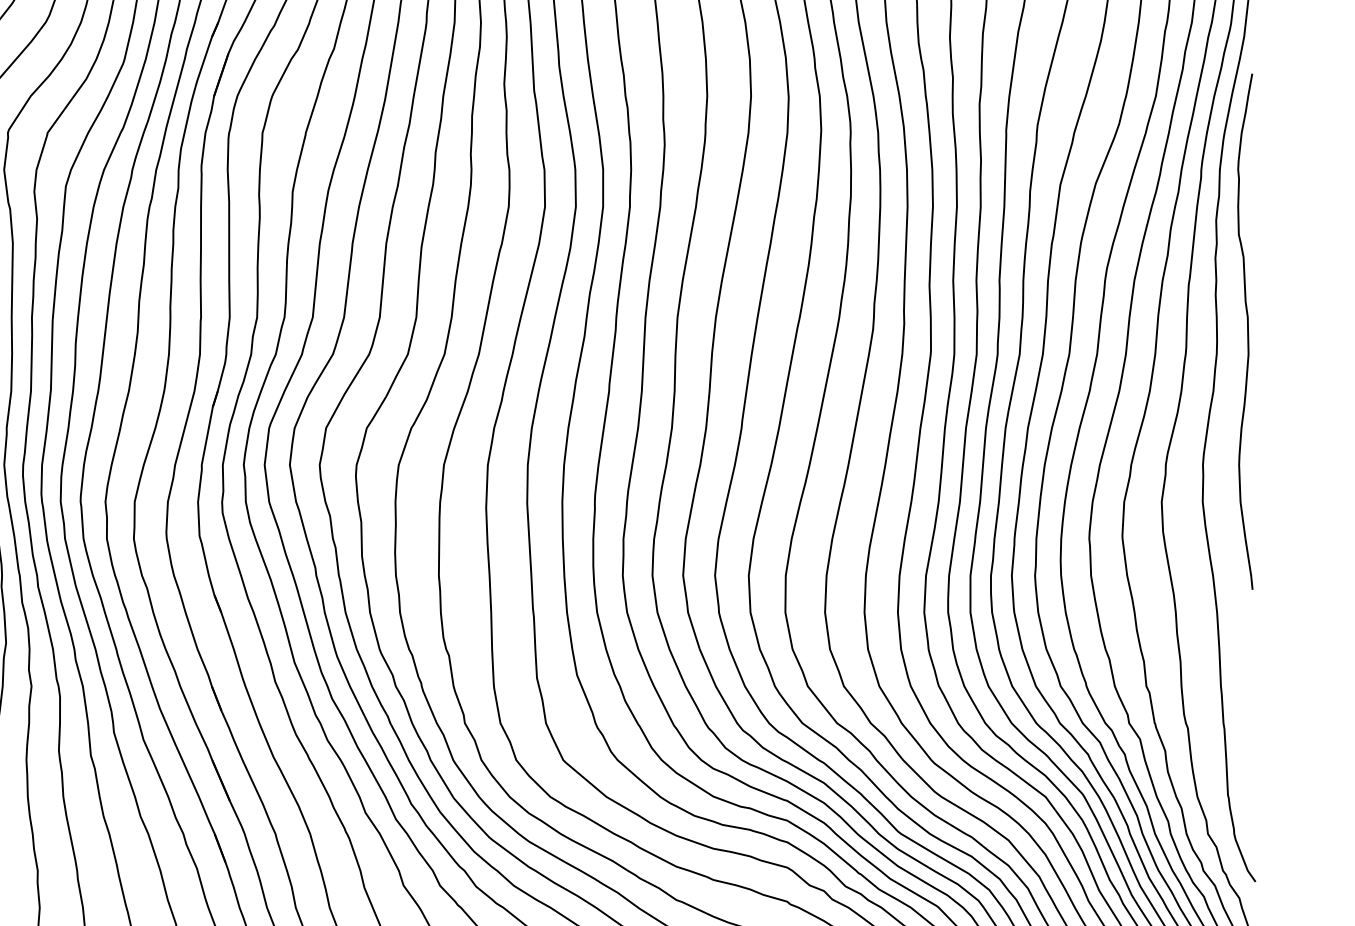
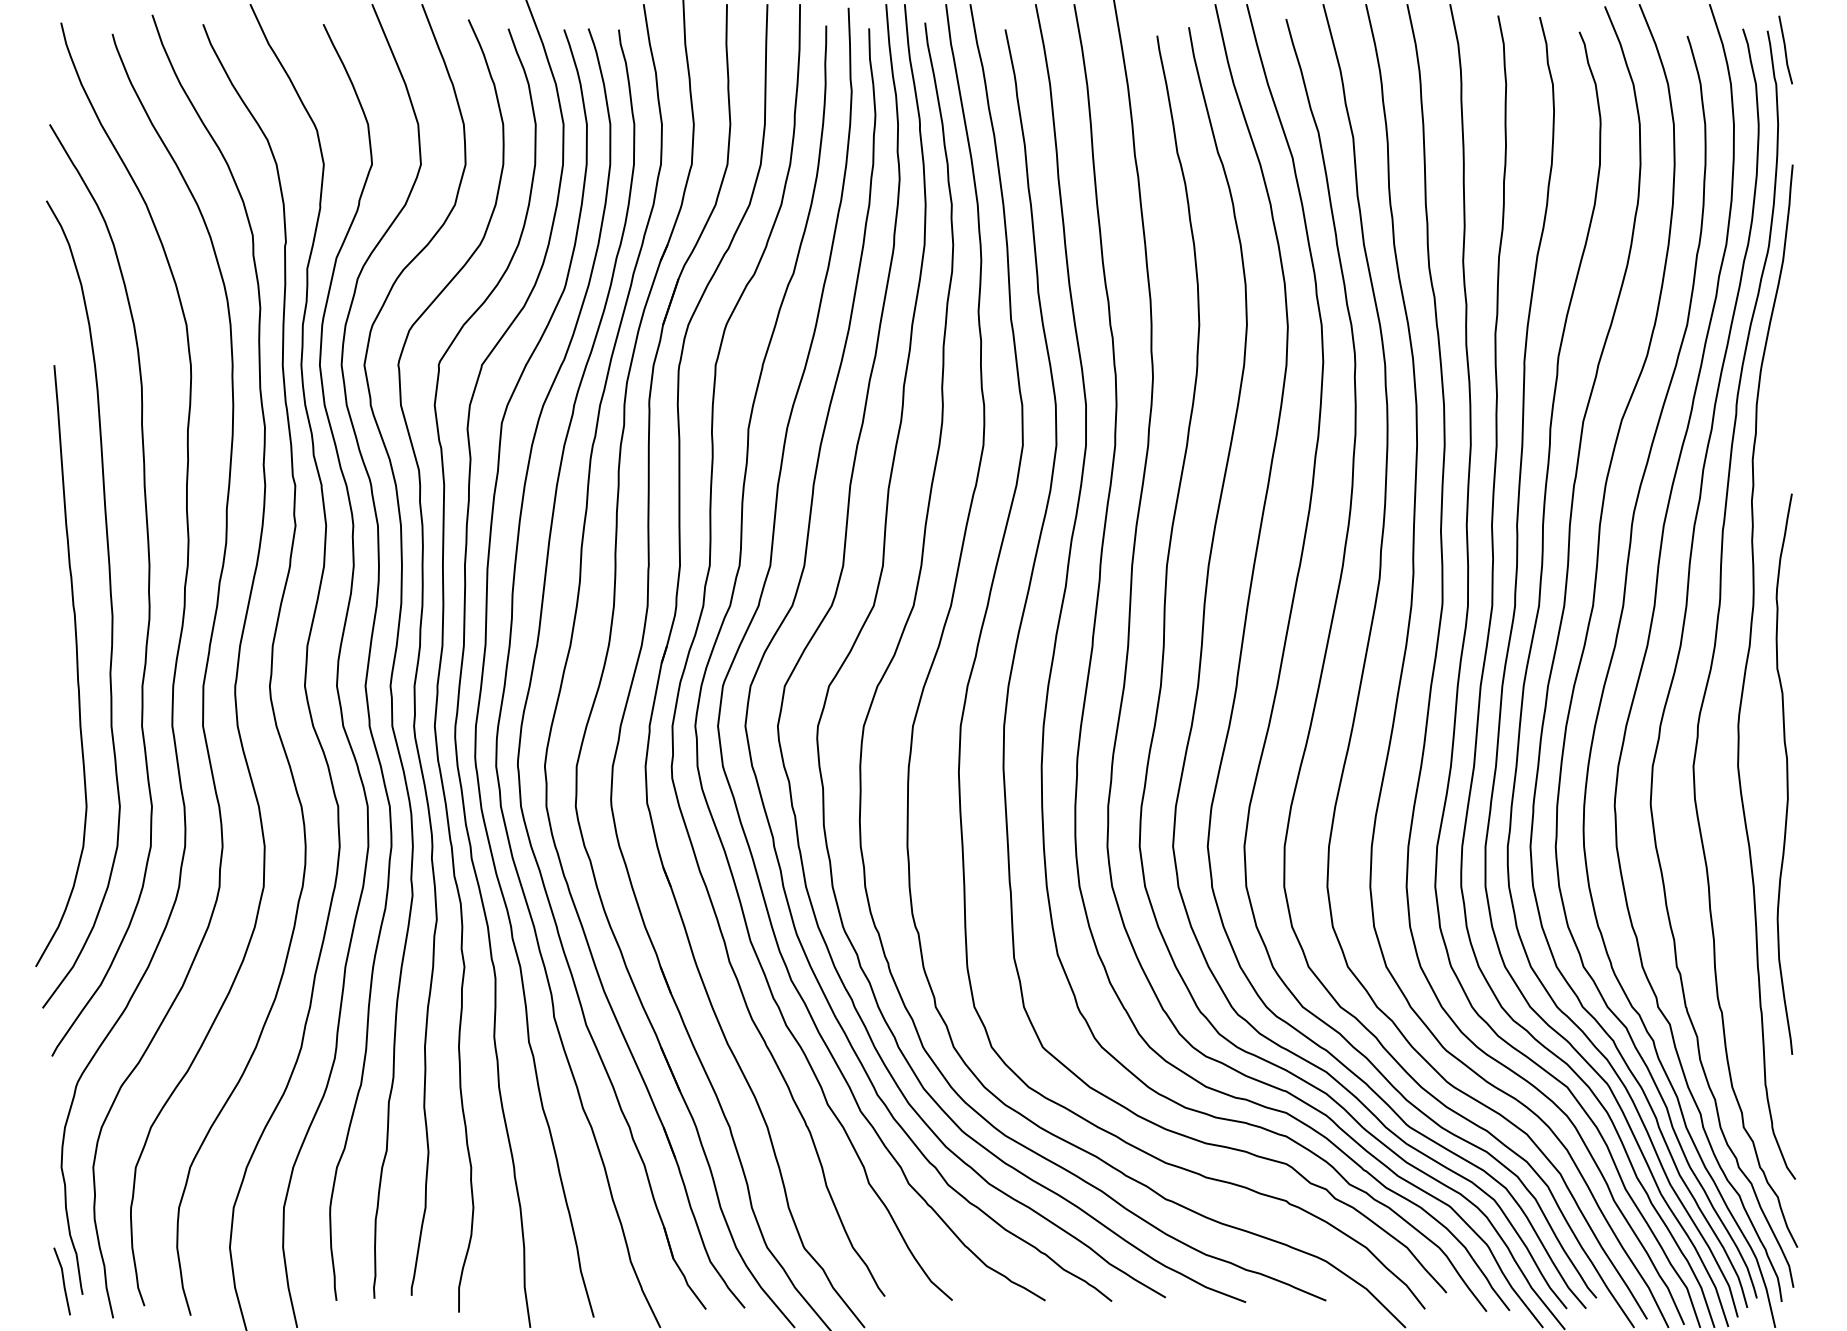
curve: (1247, 331) -> (1786, 773), moved

